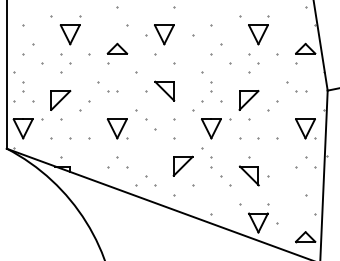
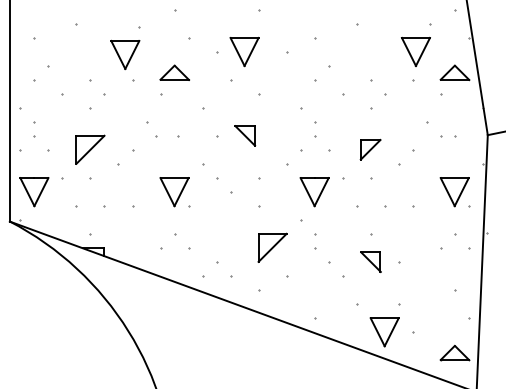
part: (70, 30) -> (125, 48), moved
part: (258, 30) -> (416, 45), moved
part: (164, 90) -> (244, 134), size x0.7
part: (112, 91) -> (167, 136), size x1.6
part: (248, 100) -> (369, 149), size x0.7
part: (248, 175) -> (369, 261), size x0.7

